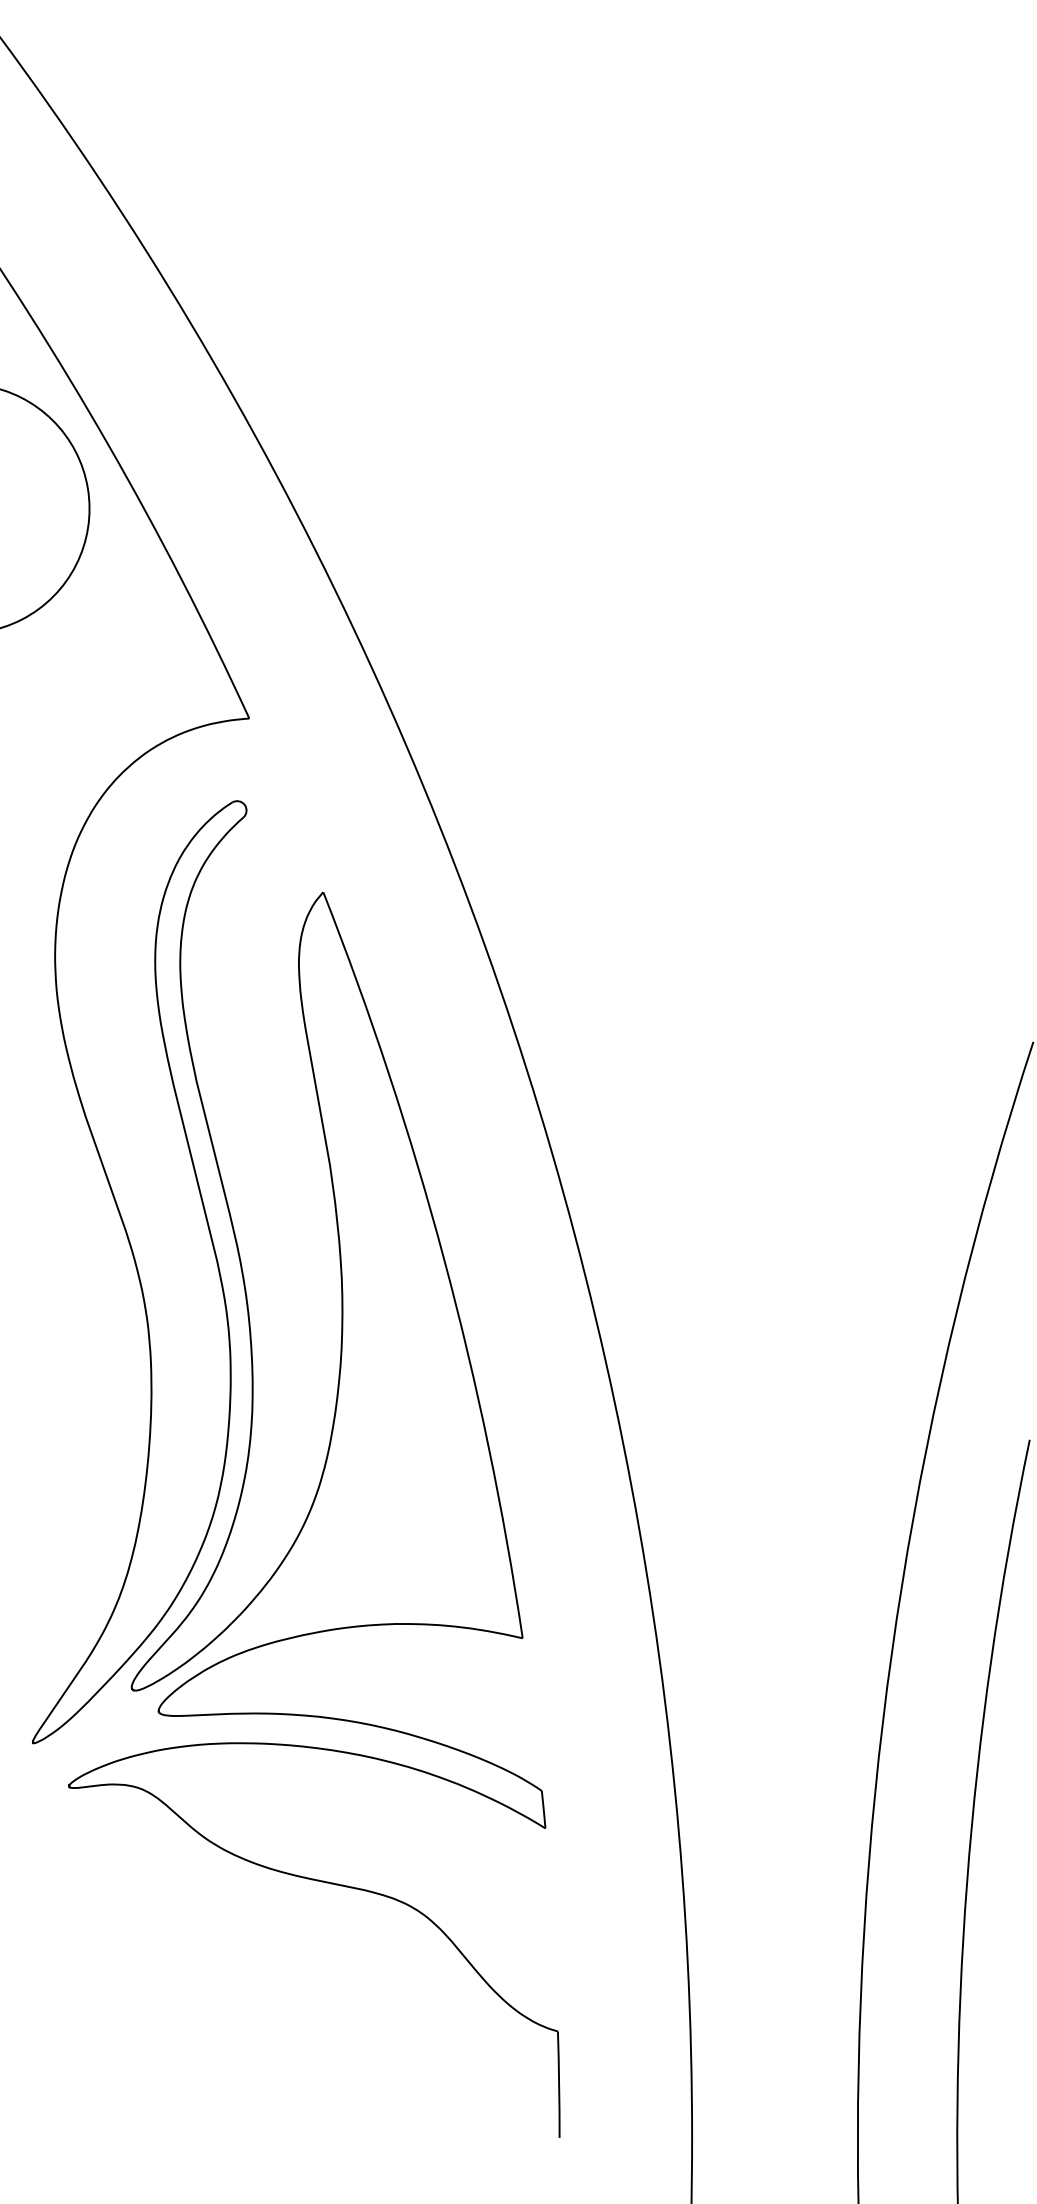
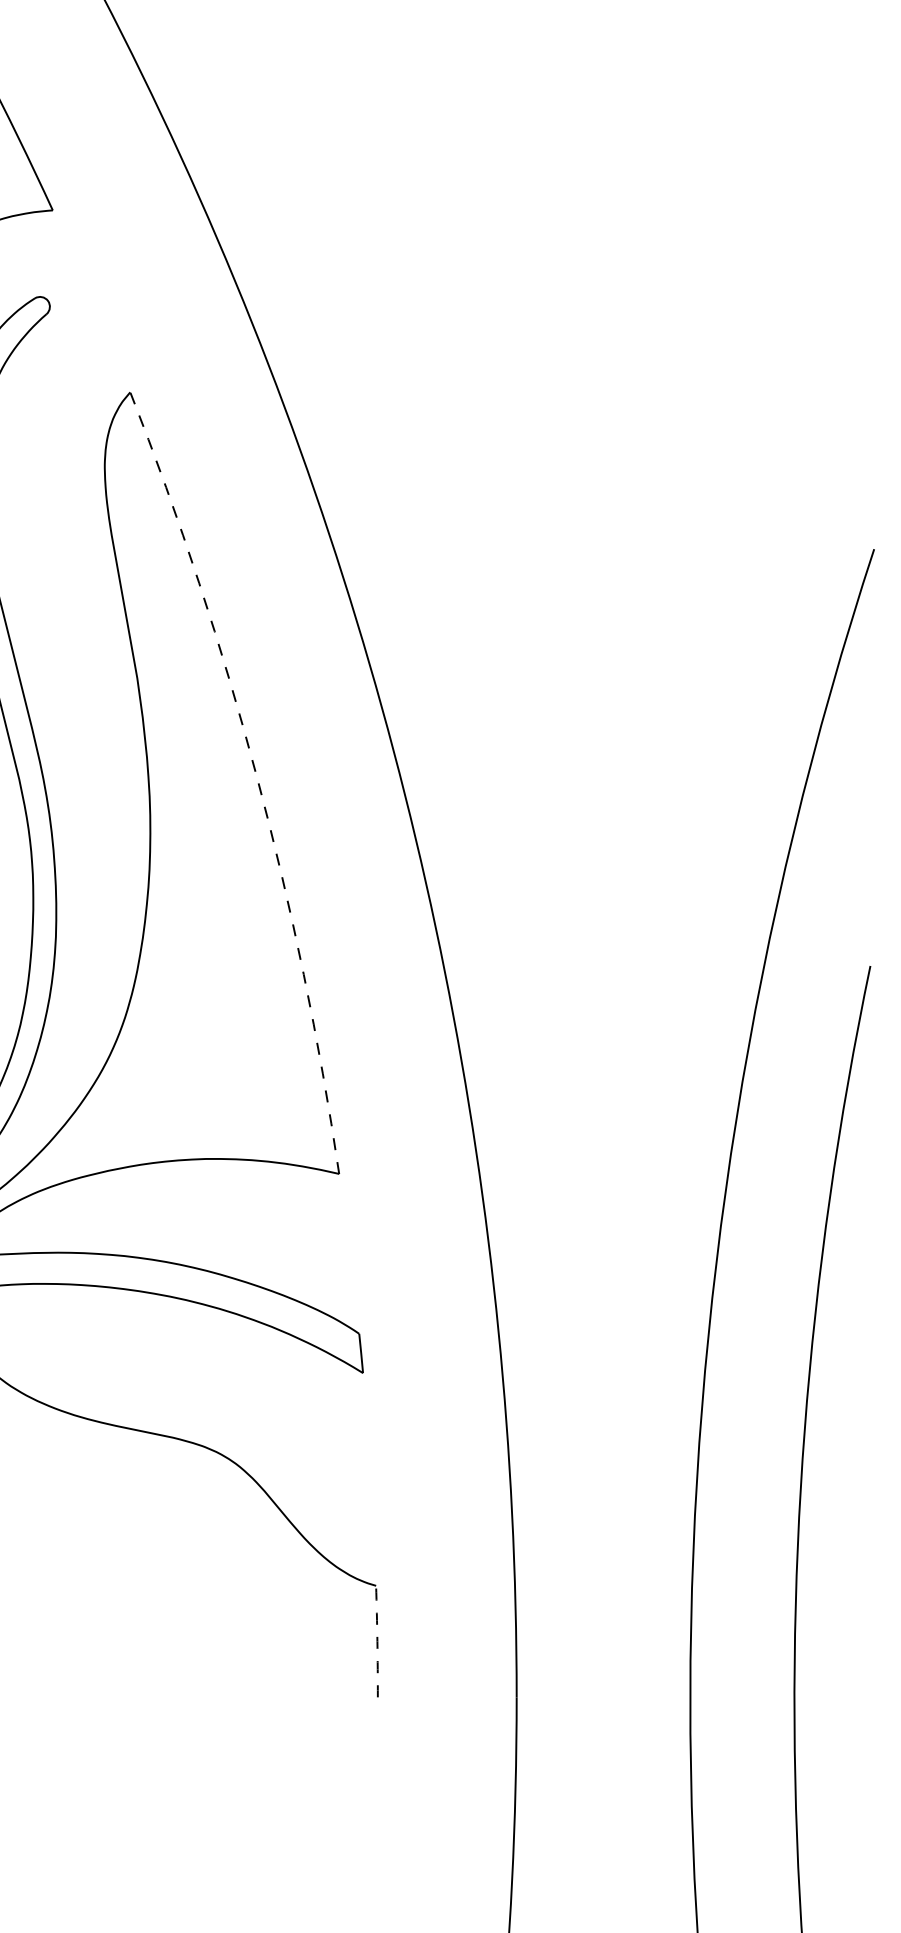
arc: (444, 1259) -> (257, 777), solid -> dashed
arc: (559, 2084) -> (377, 1641), solid -> dashed

